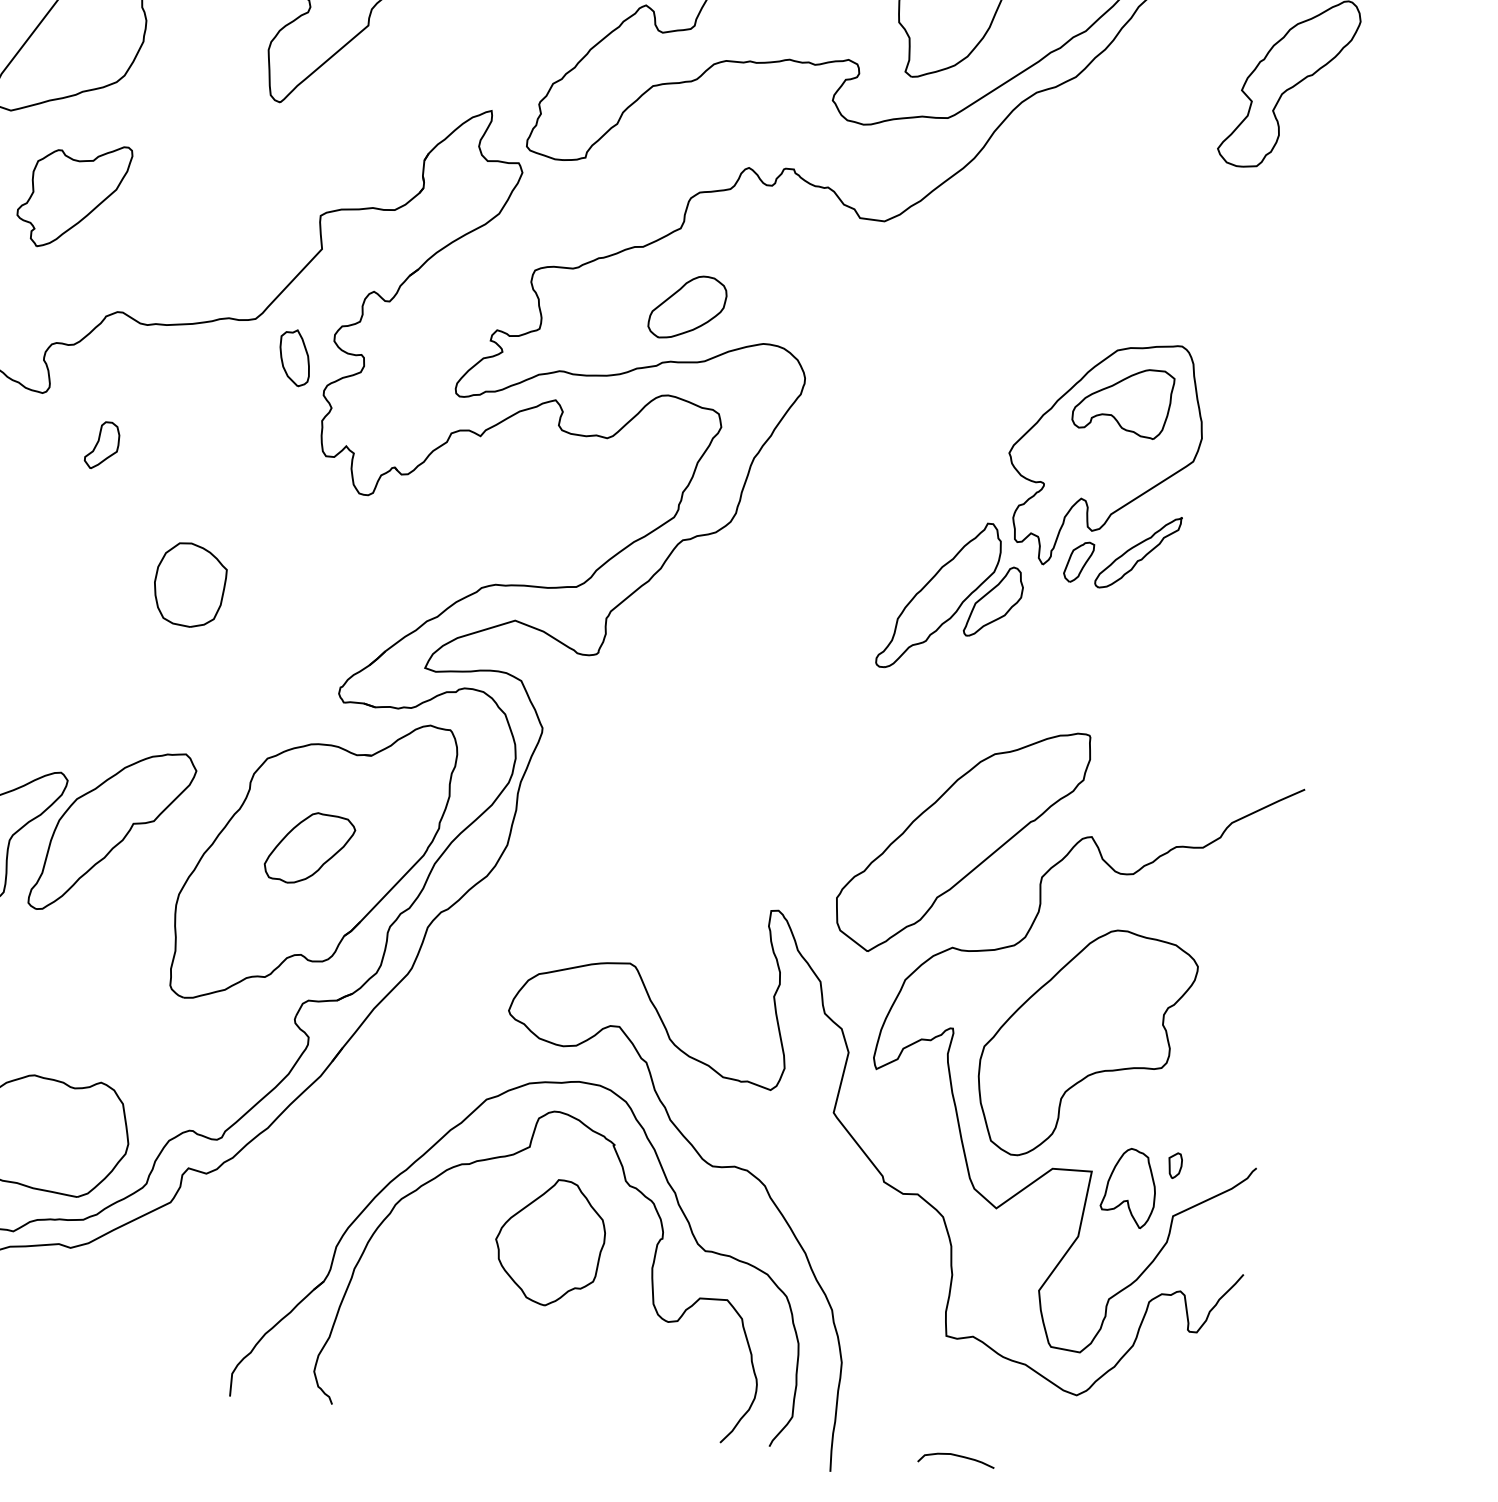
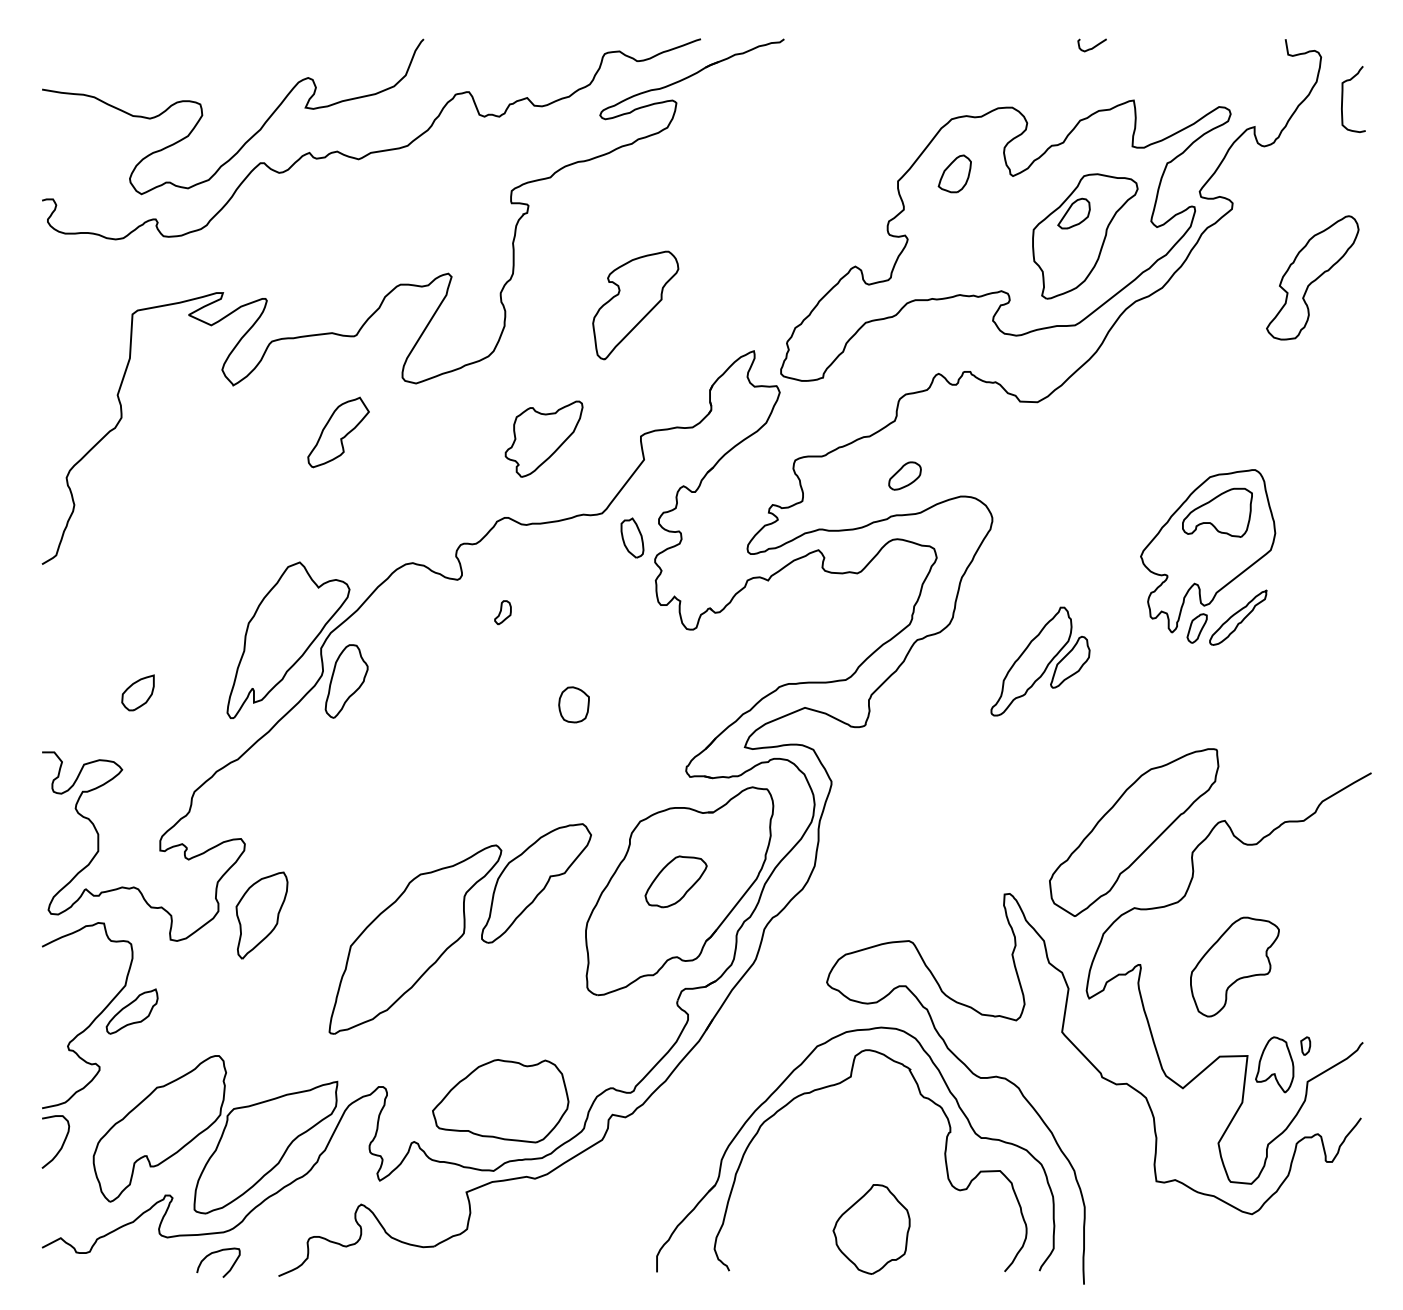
part: (73, 194) -> (543, 438), moved
part: (687, 306) -> (904, 475), size x0.6
part: (101, 445) -> (502, 612), size x0.7
part: (189, 584) -> (573, 704), size x0.6
part: (952, 596) -> (1040, 661), moved
part: (1085, 1043) -> (1234, 966), size x0.6
part: (549, 1242) -> (871, 1229), moved
curve: (956, 1456) -> (1171, 1265), removed

